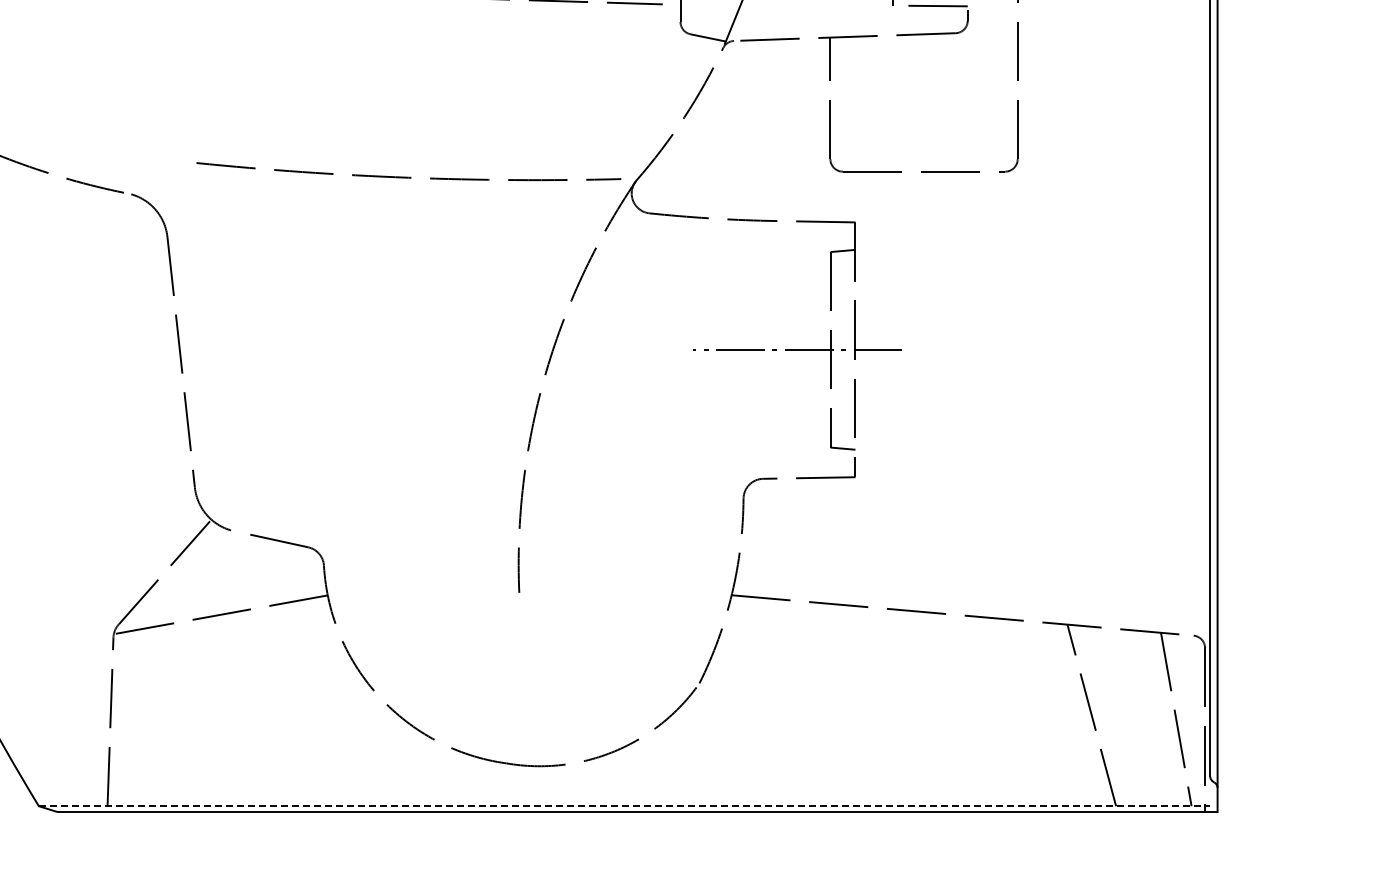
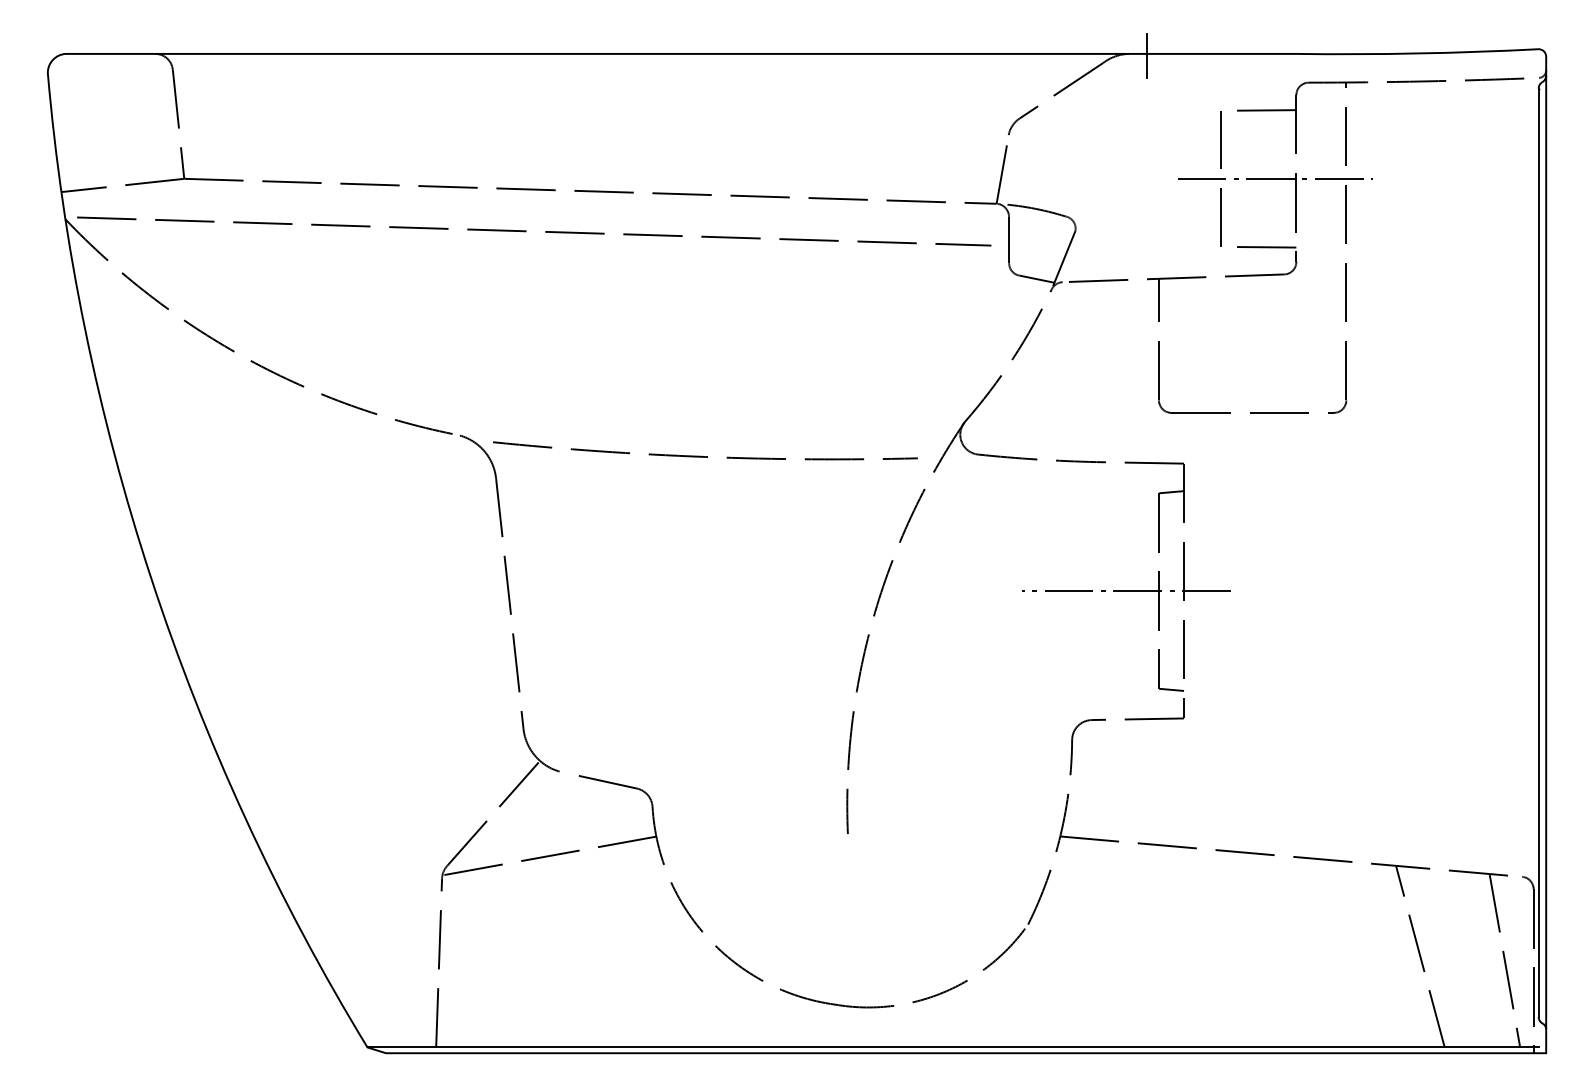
arc: (408, 177) -> (705, 456), moved
line: (624, 806) -> (953, 1047), dashed -> solid

